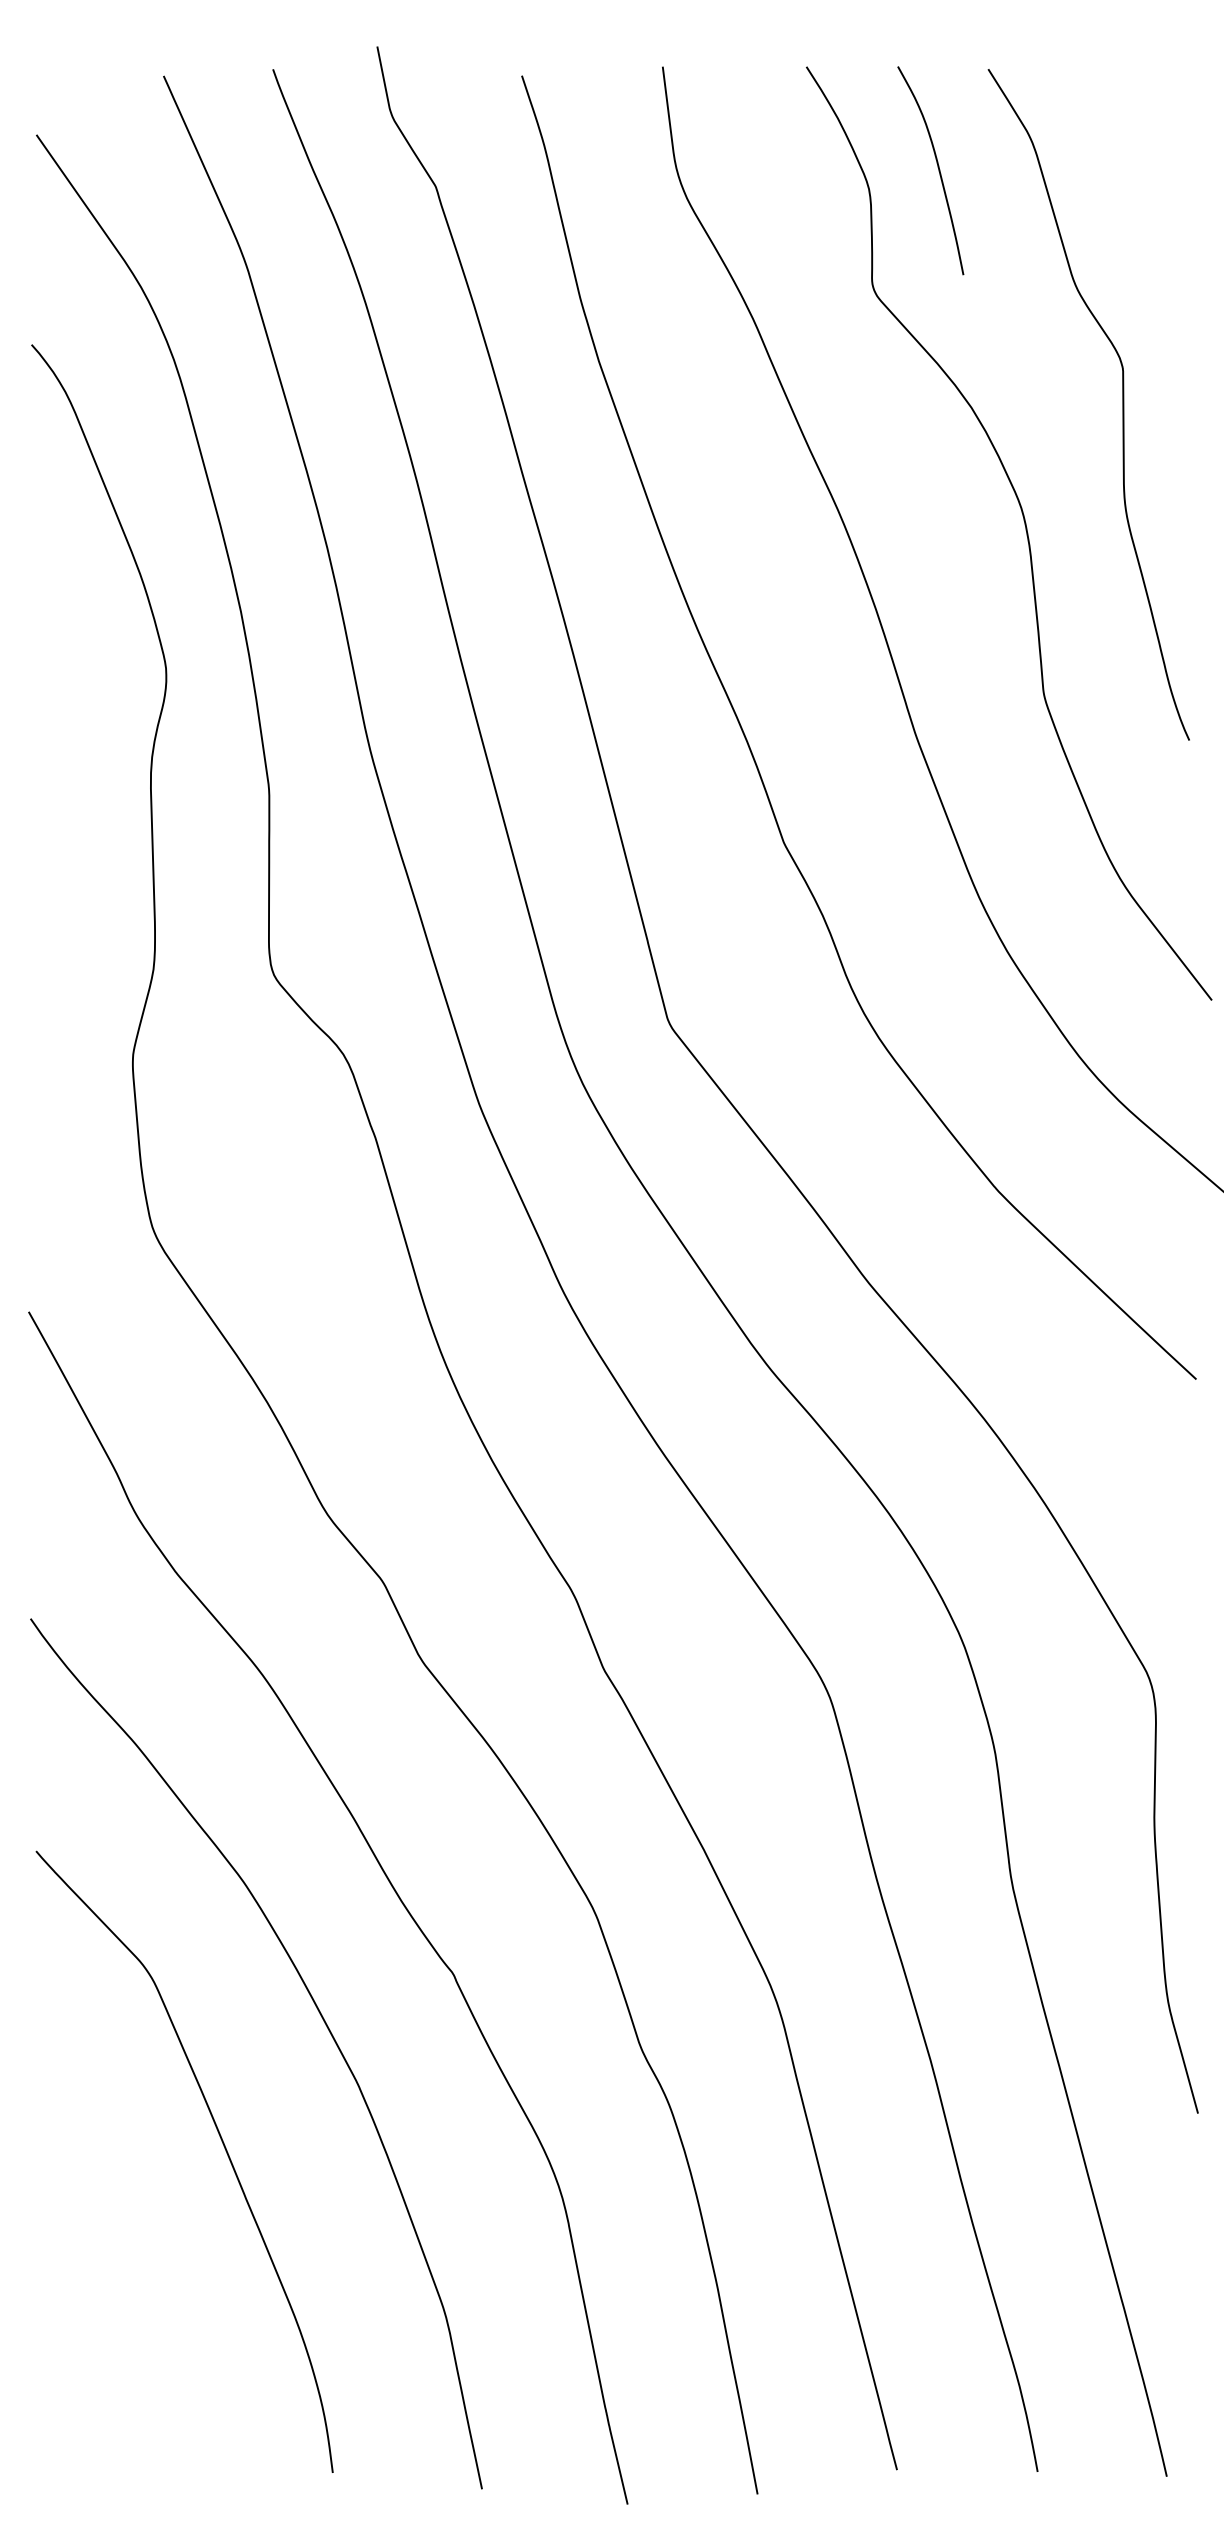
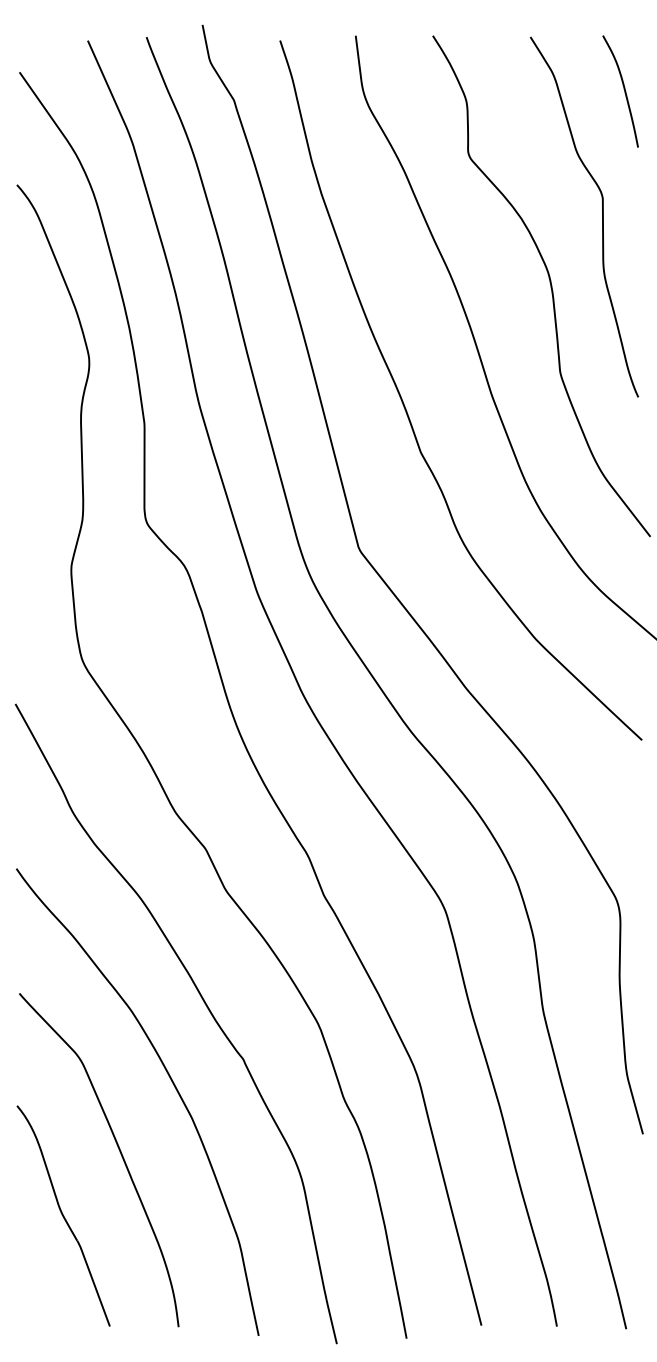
curve: (936, 166) -> (623, 89), moved
part: (118, 2264) -> (63, 1215), added

